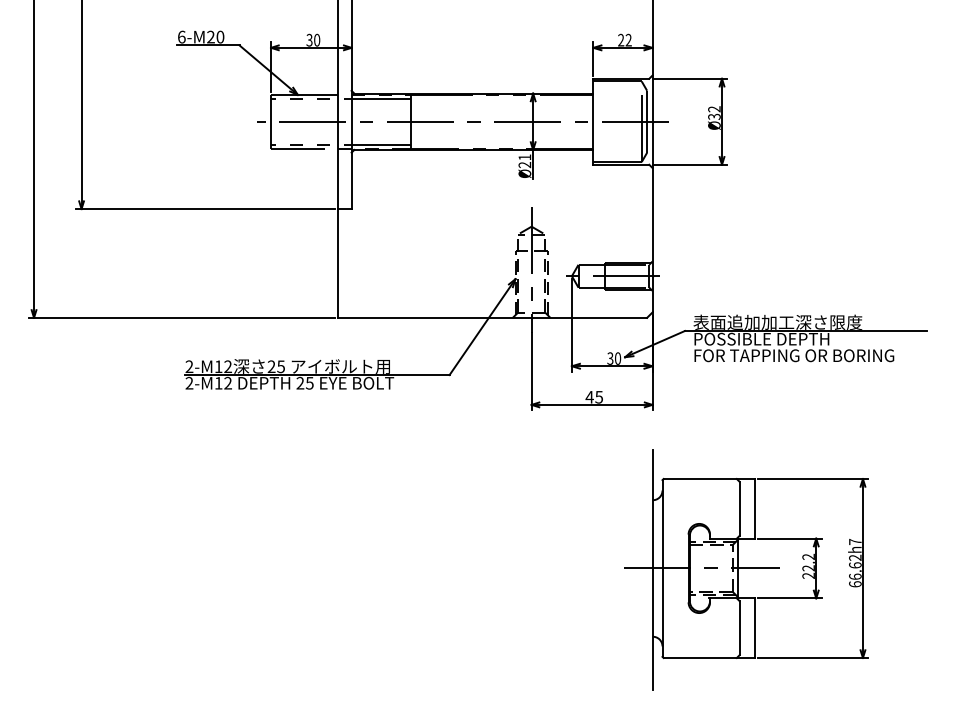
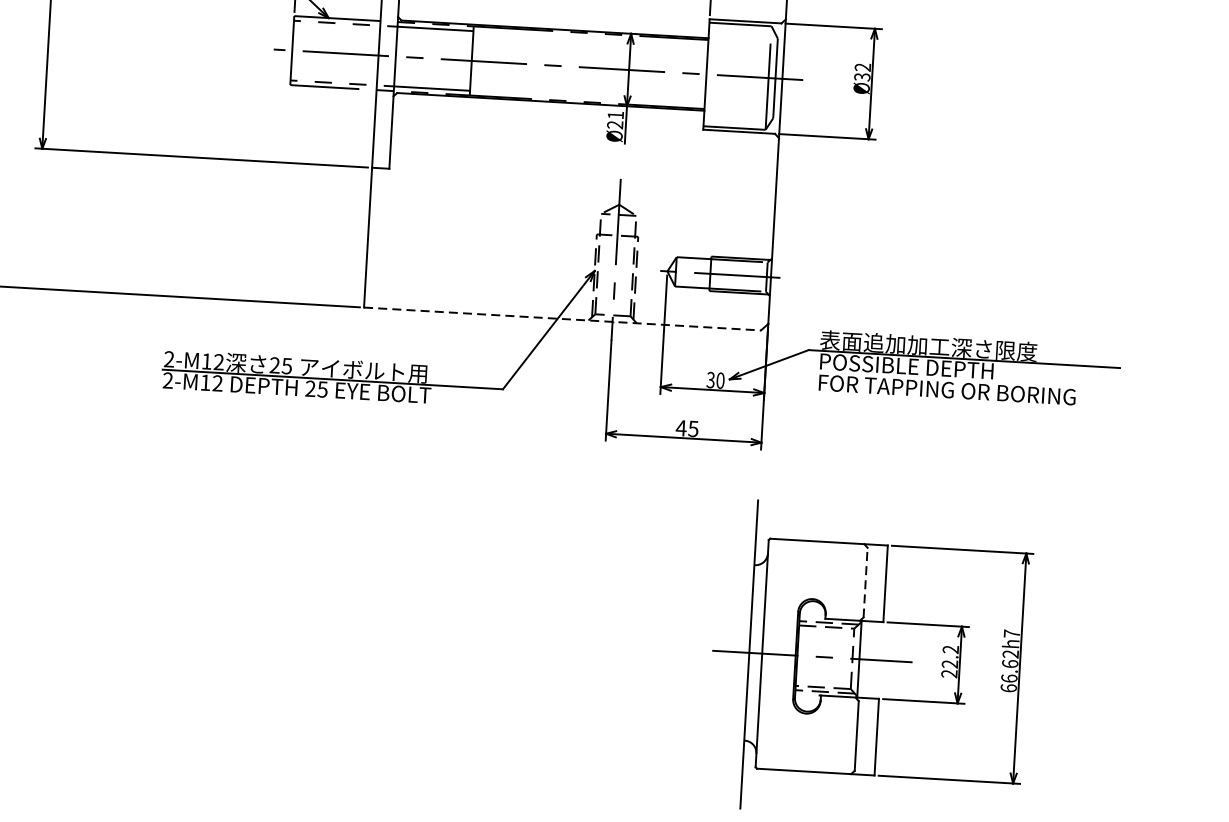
line: (493, 317) -> (563, 318), solid -> dashed
line: (739, 508) -> (865, 582), solid -> dashed

